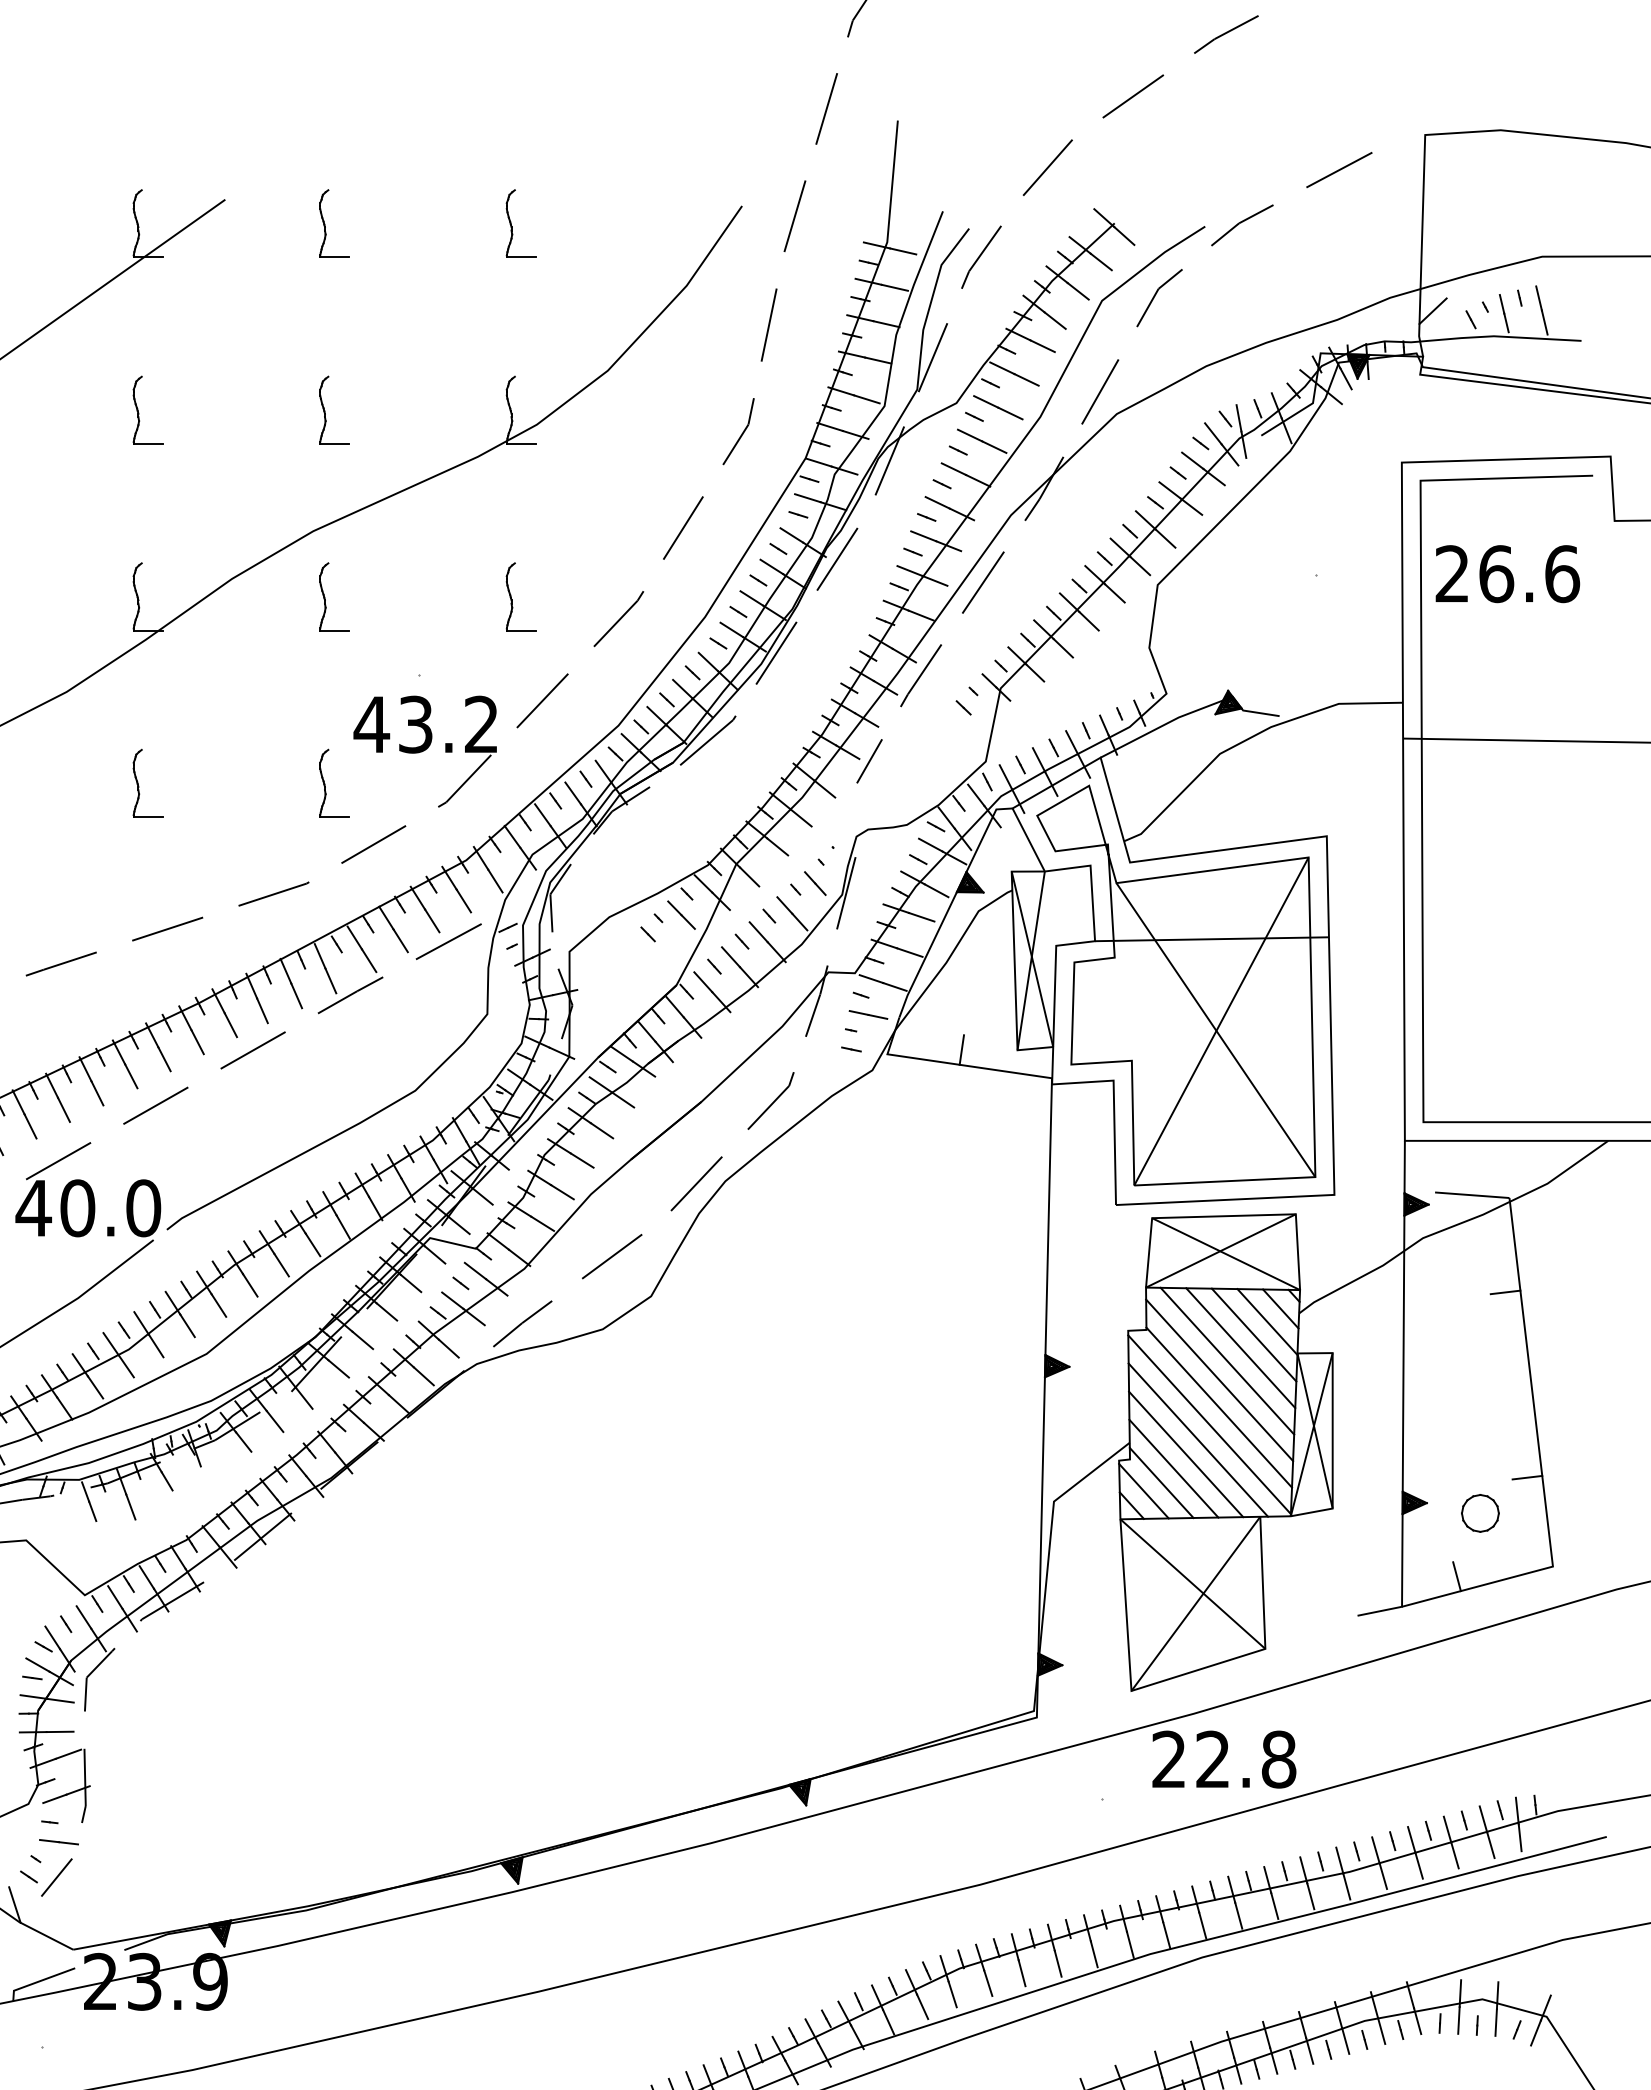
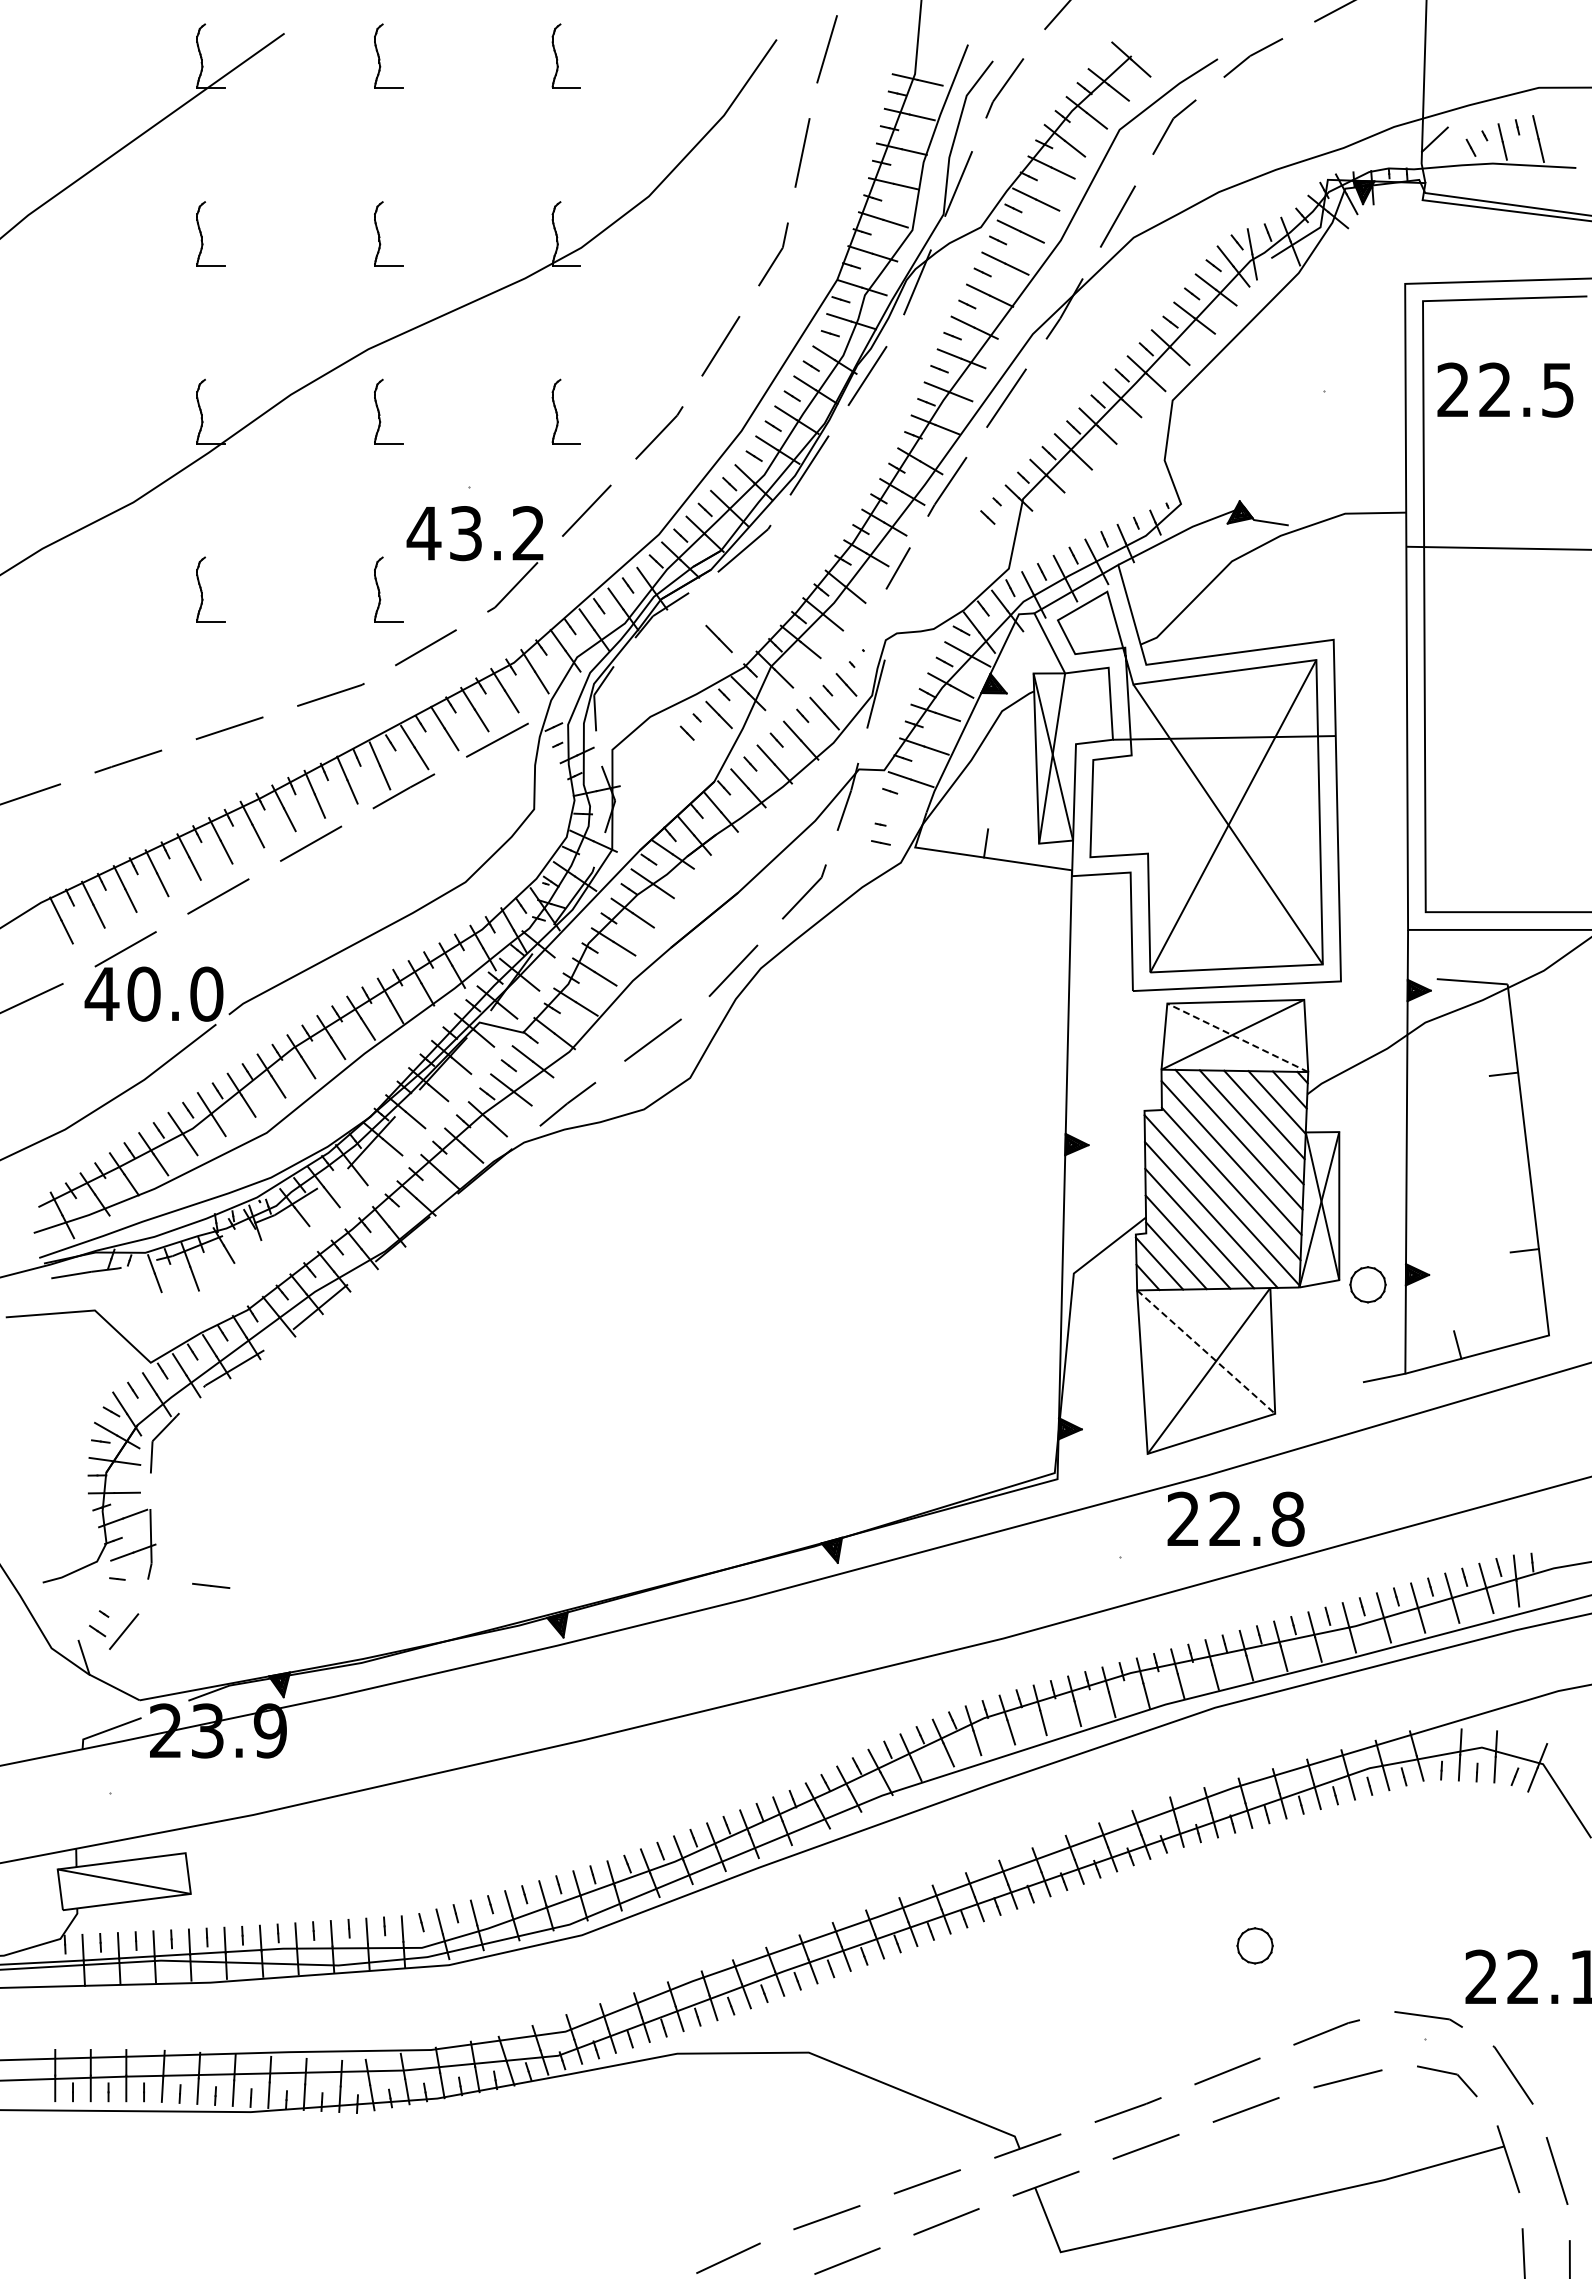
text: (1529, 573) -> (1526, 389), 26.6 -> 22.5
line: (680, 834) -> (718, 638), added
line: (867, 1014) -> (896, 809), removed
line: (1225, 1253) -> (1237, 1037), solid -> dashed
part: (1479, 1513) -> (1367, 1284), moved
line: (1193, 1584) -> (1206, 1352), solid -> dashed
line: (59, 1841) -> (211, 1585), moved

